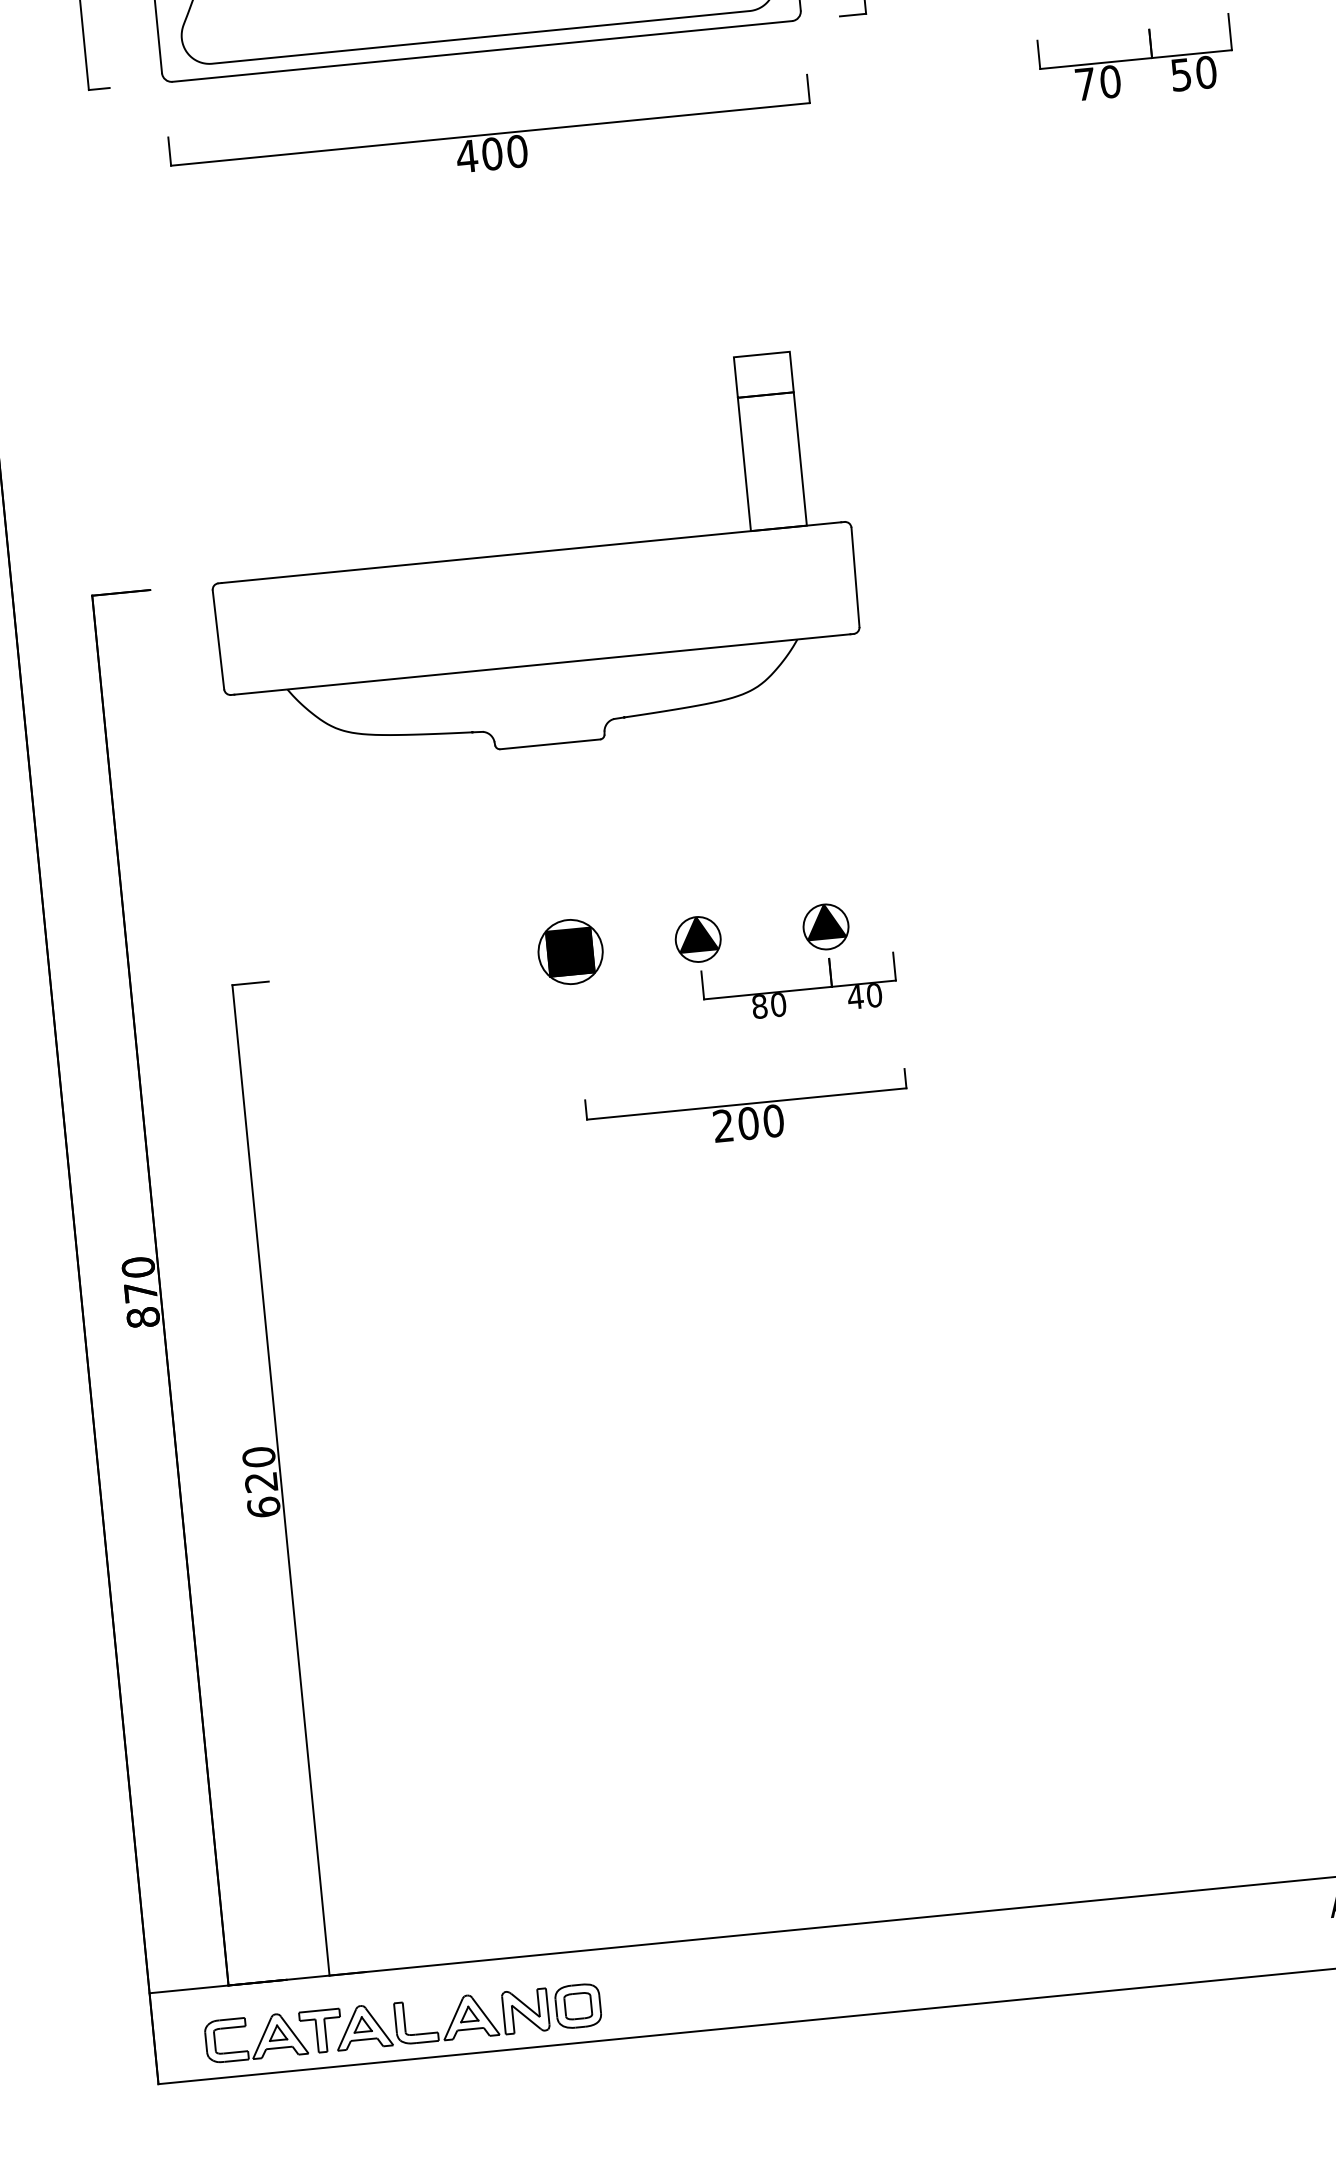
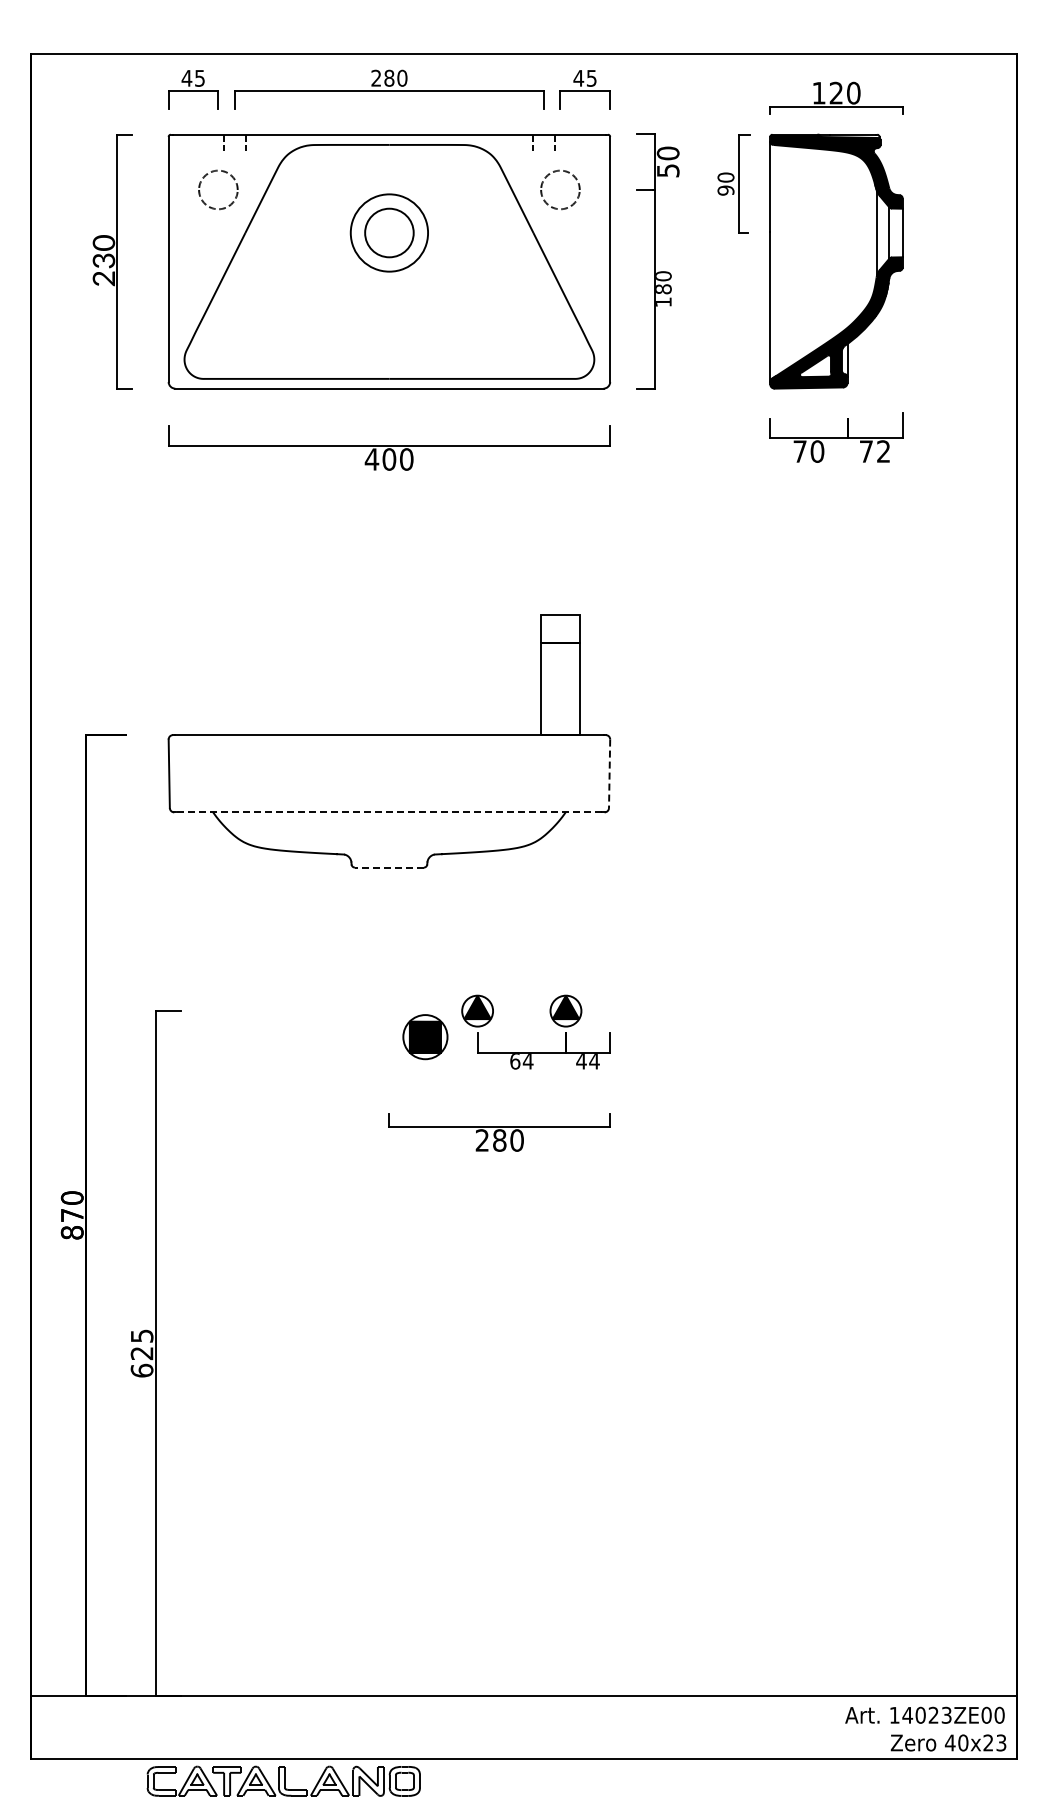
text: (1192, 73) -> (874, 451), 50 -> 72
line: (855, 578) -> (609, 774), solid -> dashed
line: (542, 664) -> (389, 812), solid -> dashed
line: (550, 744) -> (389, 867), solid -> dashed
part: (570, 952) -> (425, 1037), moved
text: (874, 995) -> (594, 1061), 40 -> 44
text: (768, 1006) -> (521, 1061), 80 -> 64
text: (748, 1123) -> (499, 1140), 200 -> 280
text: (257, 1456) -> (141, 1335), 620 -> 625
part: (402, 2022) -> (283, 1780), moved

